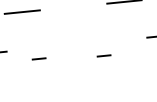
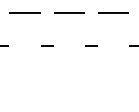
line: (72, 6) -> (68, 12), added
line: (104, 55) -> (91, 45), moved
line: (39, 58) -> (47, 45), moved

